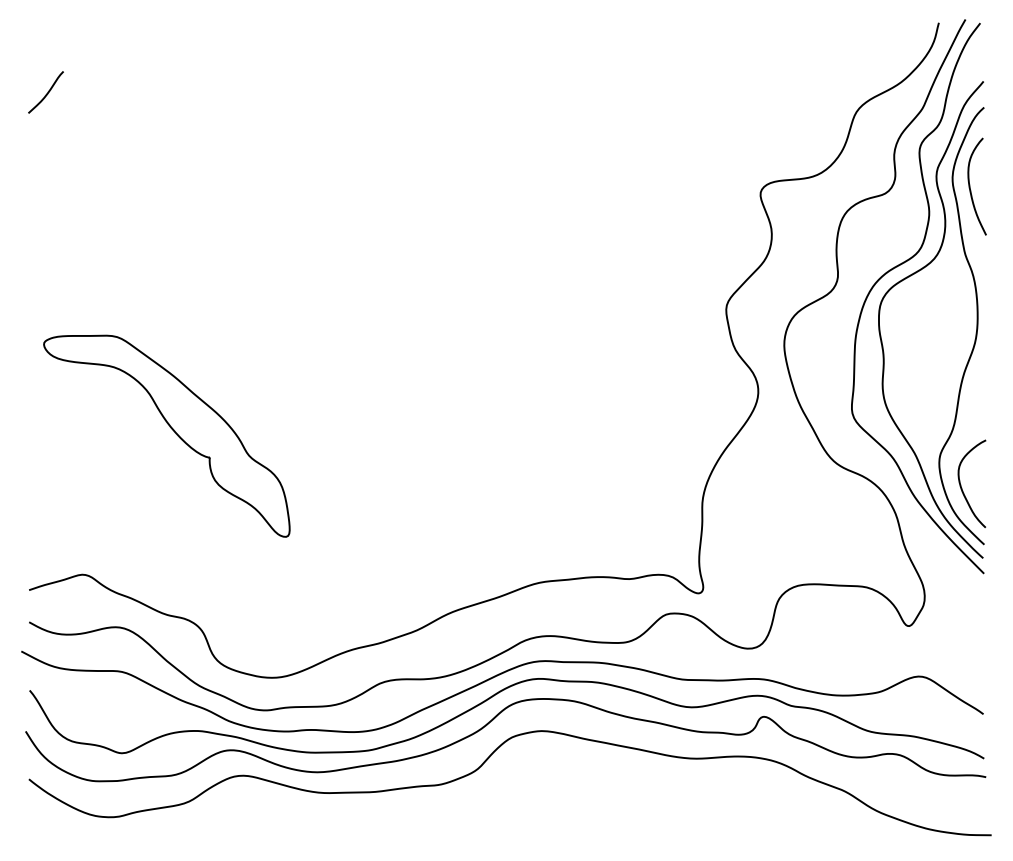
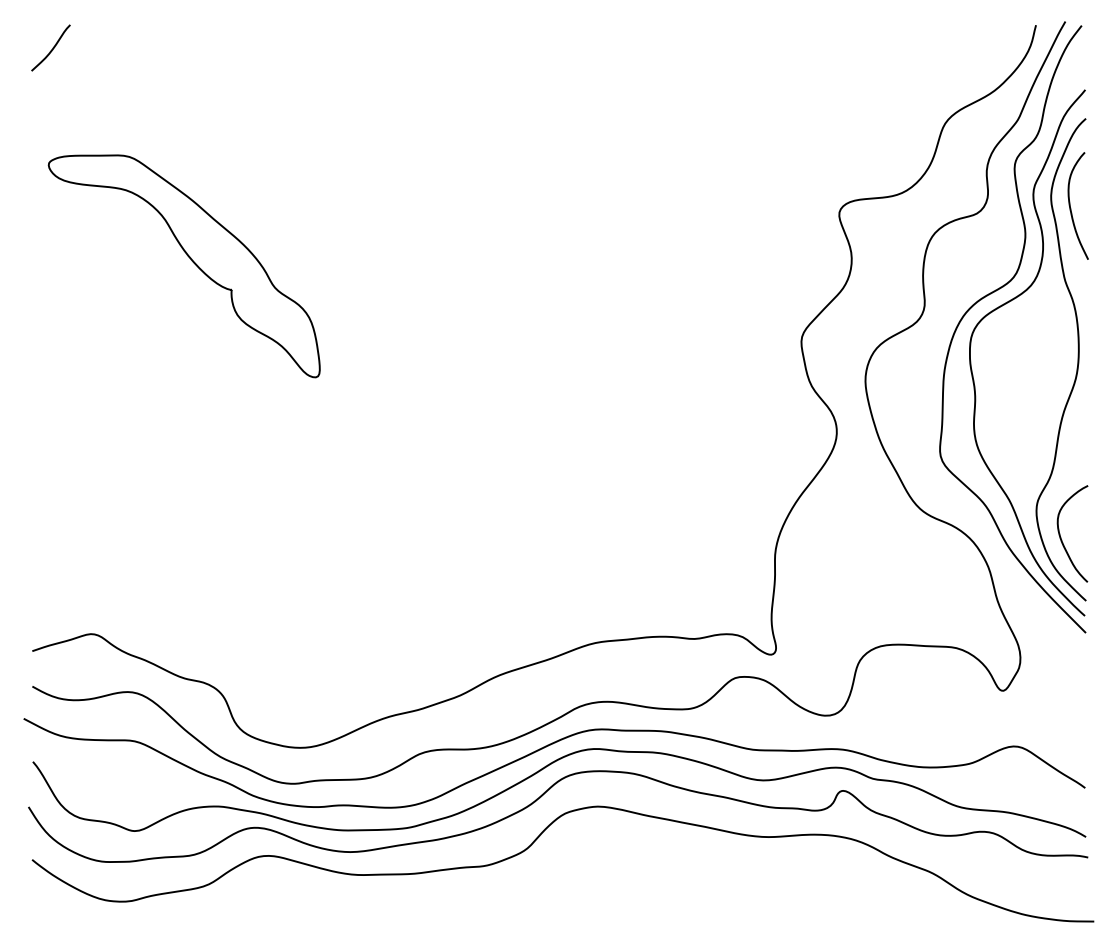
curve: (47, 91) -> (52, 47), moved
part: (173, 431) -> (191, 261), moved

